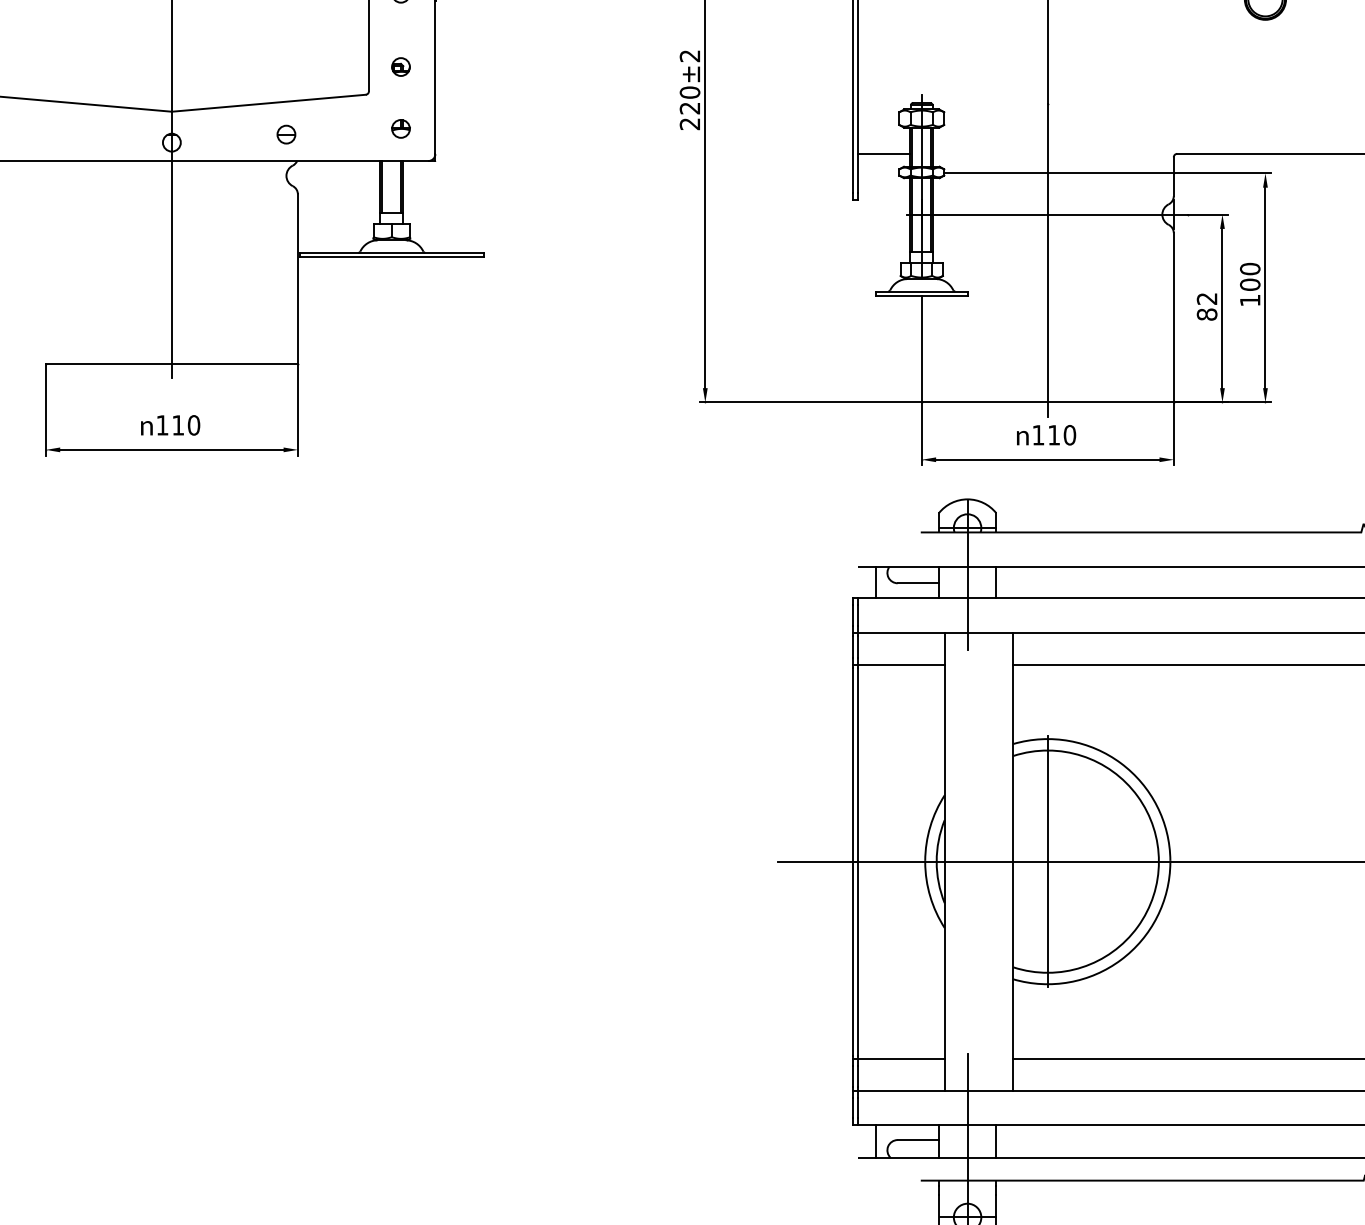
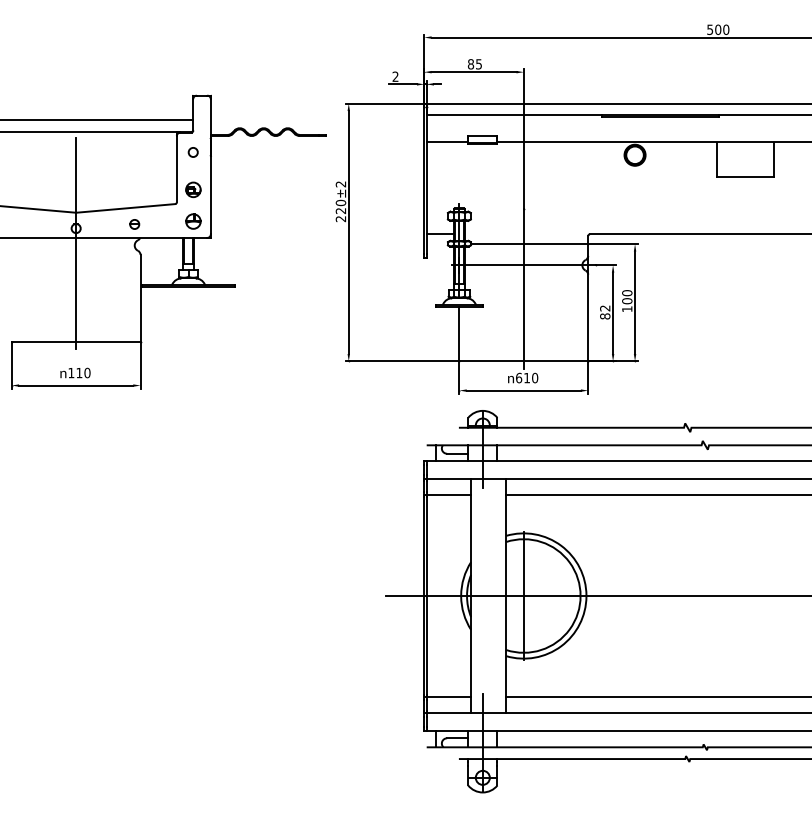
part: (399, 66) -> (192, 189), size x1.6
part: (399, 128) -> (192, 221), size x1.6
text: (1039, 434) -> (519, 377), 110 -> 610

